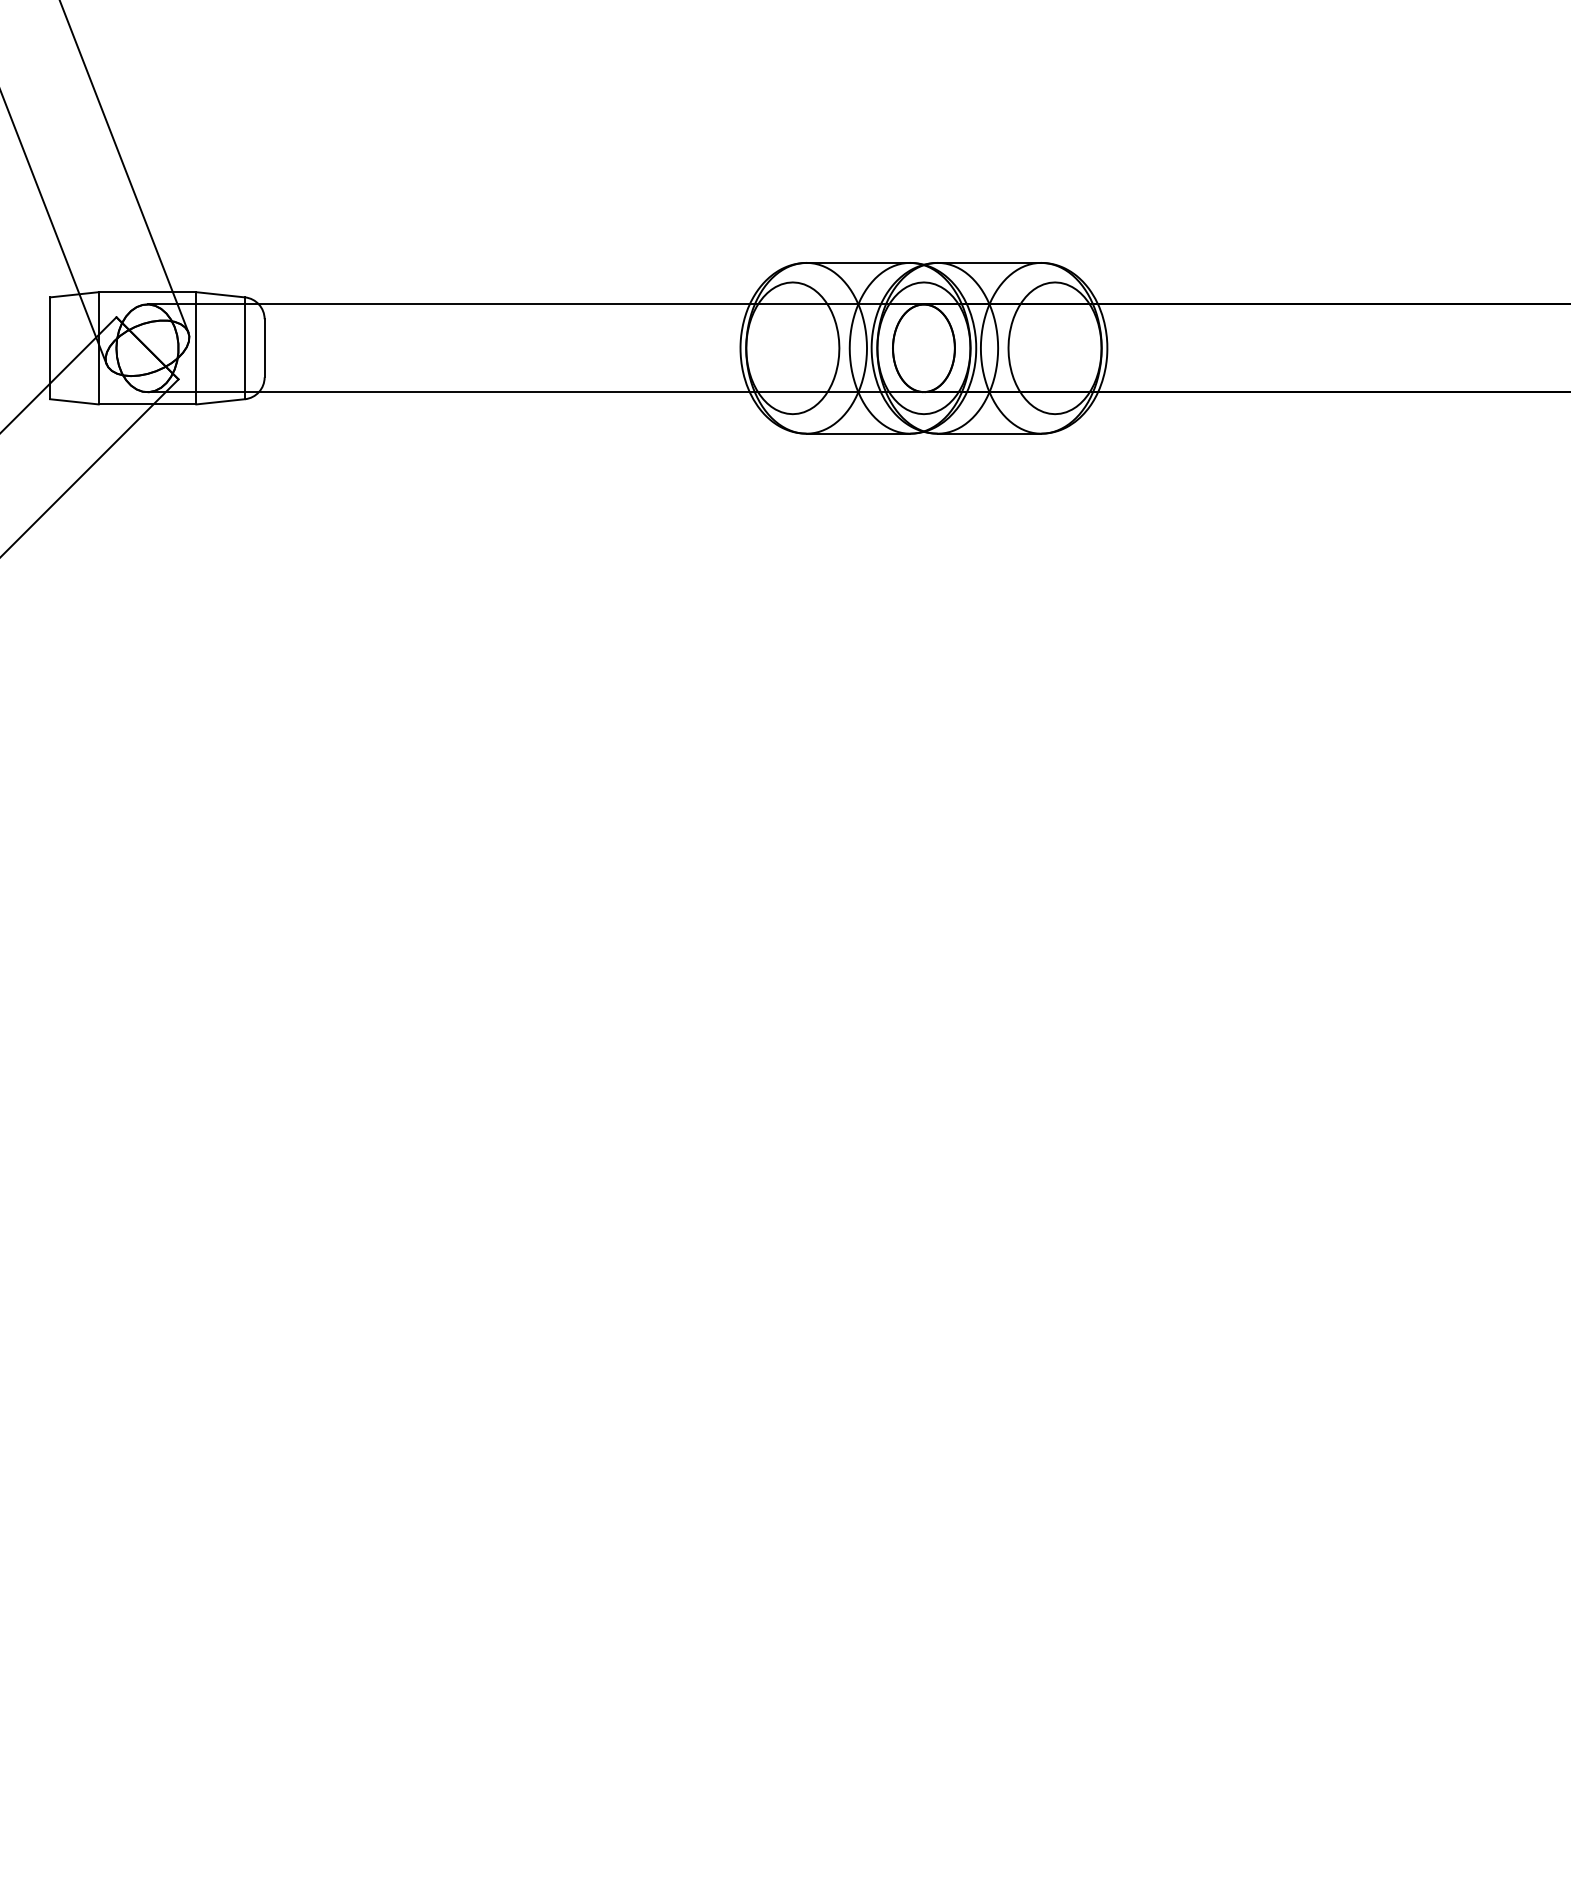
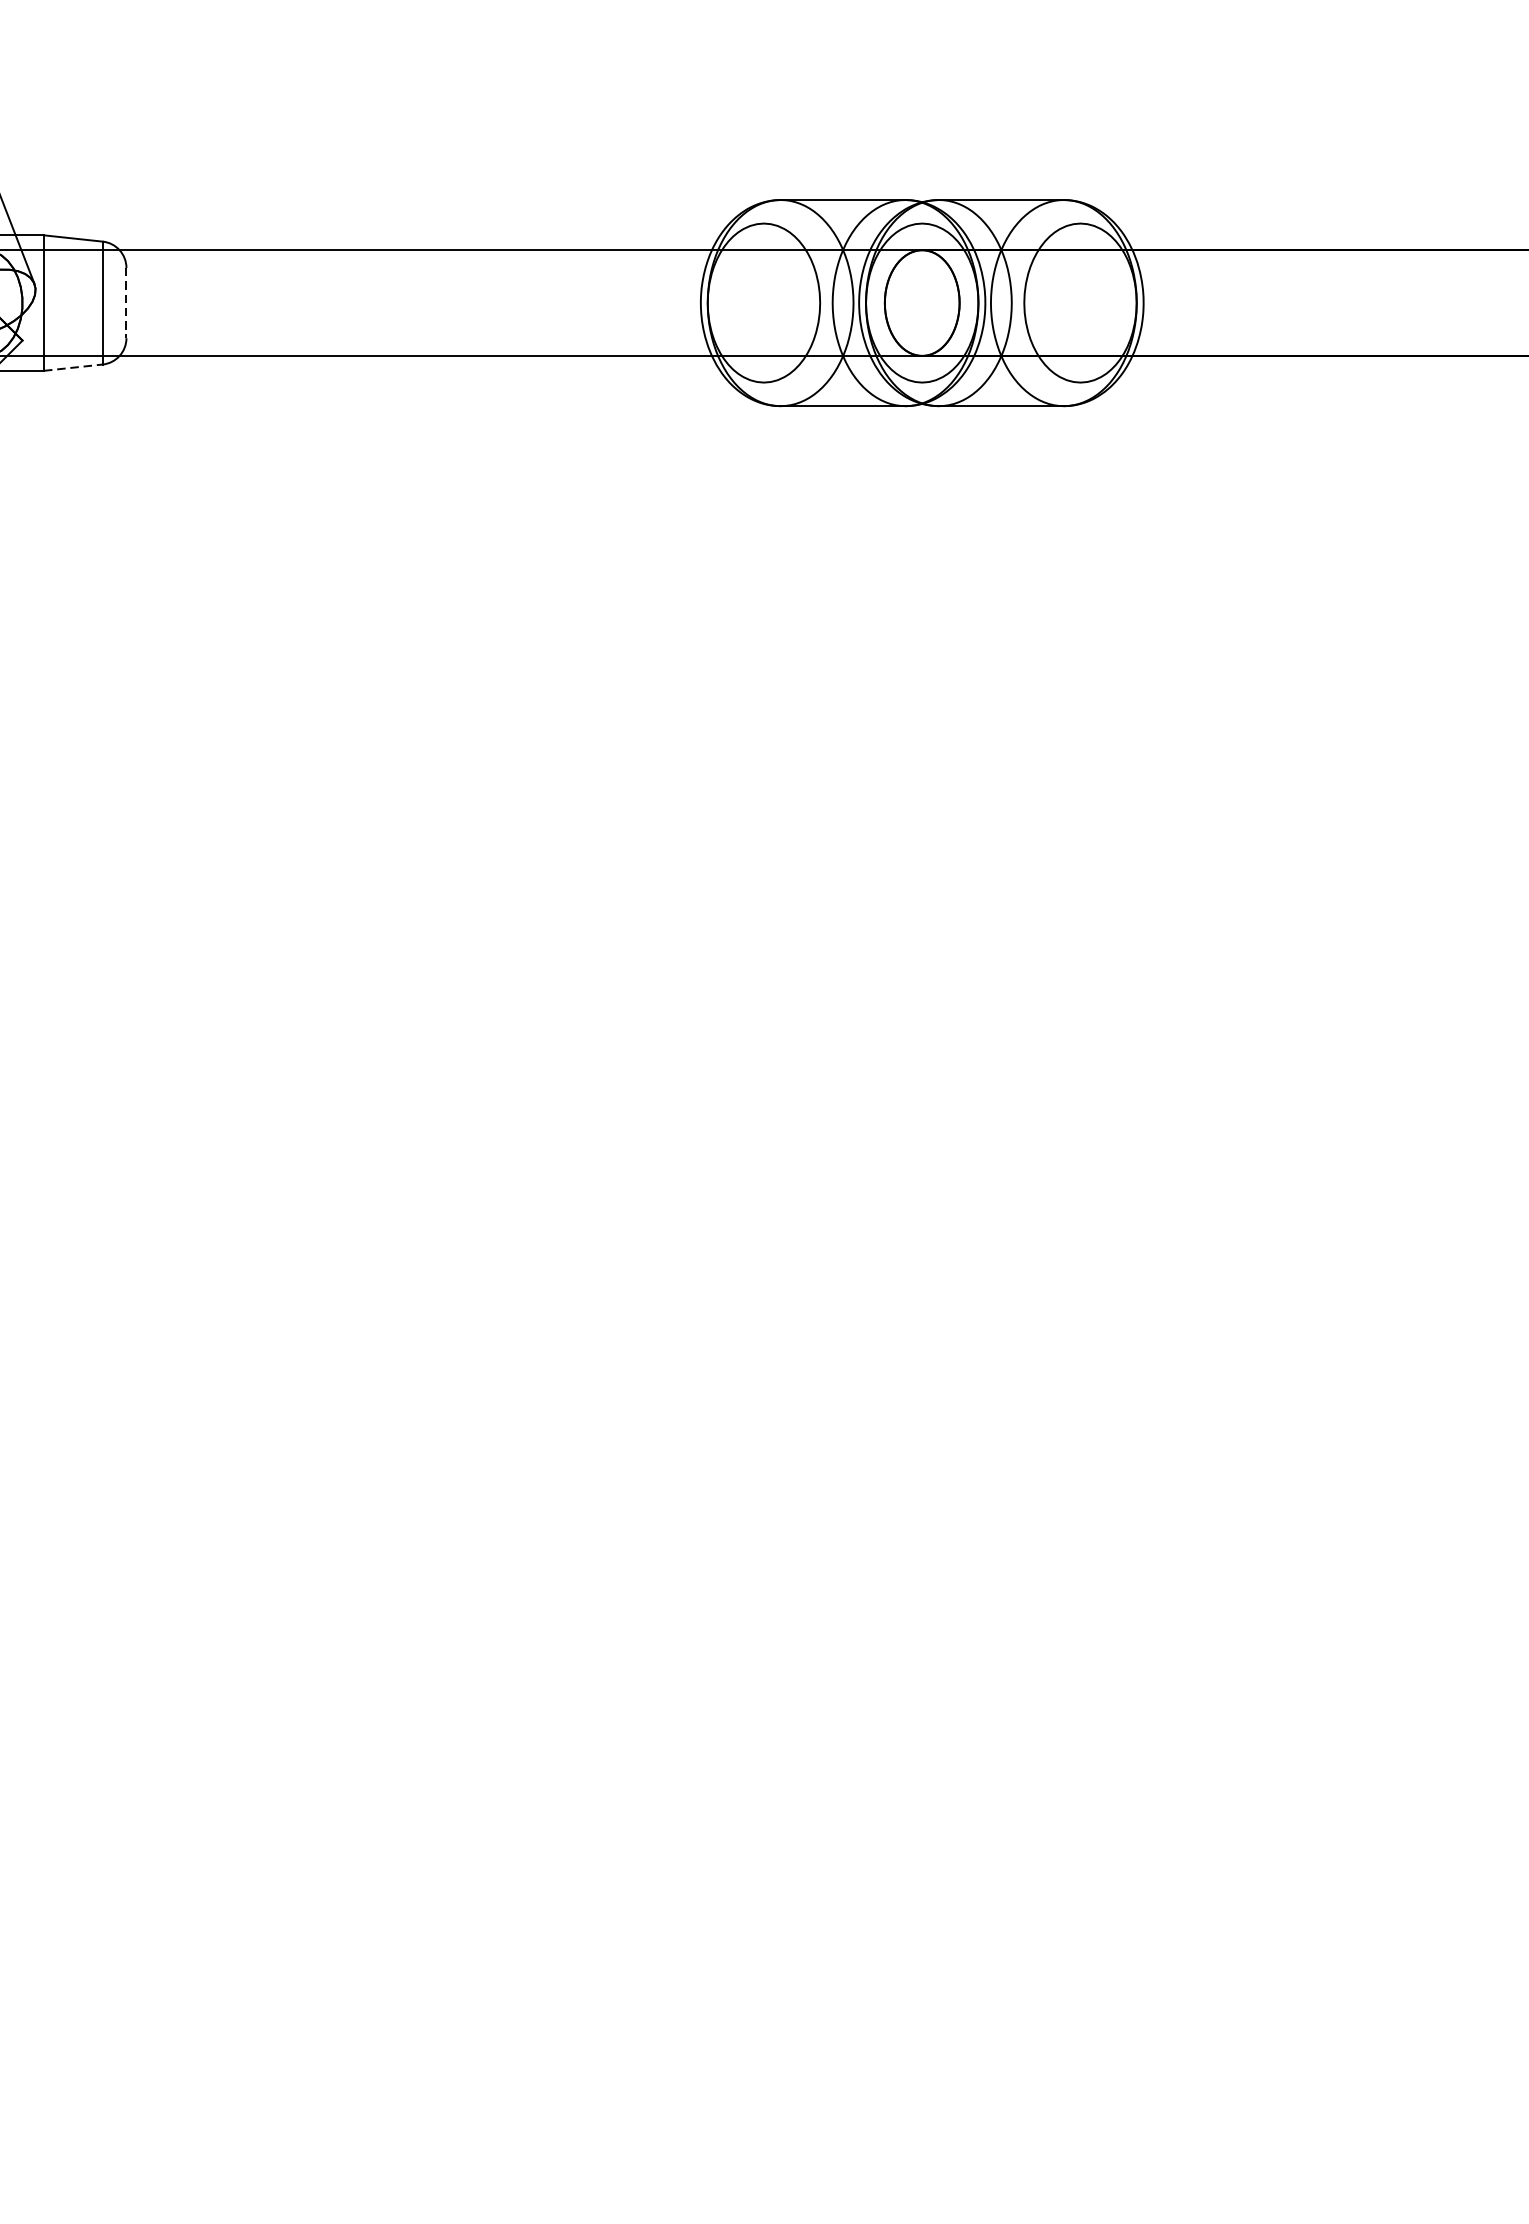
line: (264, 348) -> (126, 303), solid -> dashed
line: (221, 401) -> (74, 367), solid -> dashed

